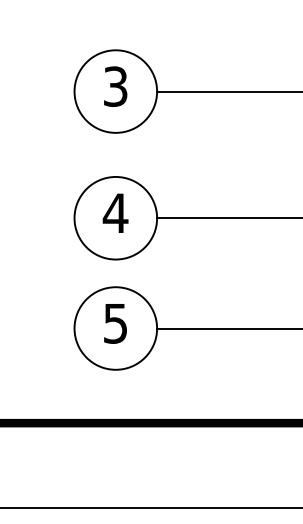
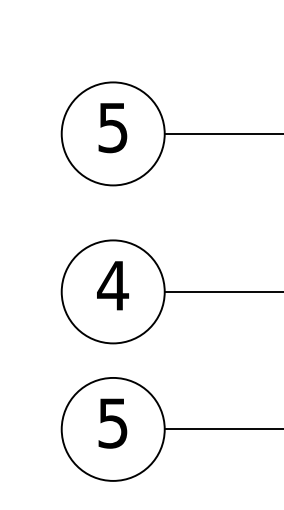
text: (115, 86) -> (112, 127), 3 -> 5

